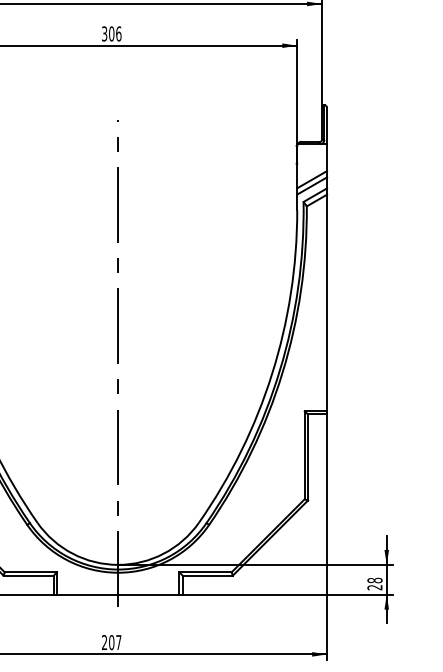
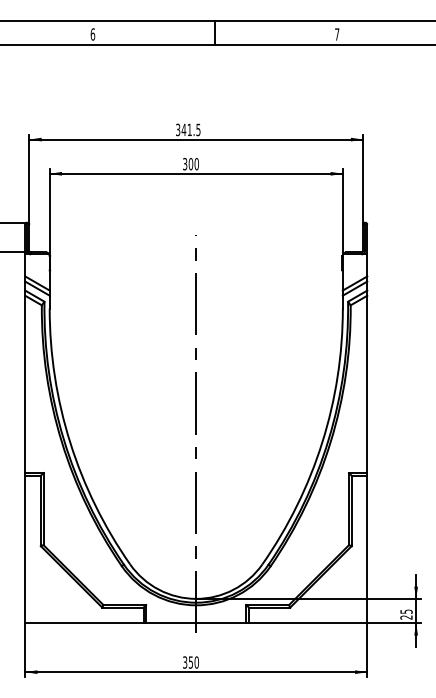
text: (118, 33) -> (196, 163), 306 -> 300
text: (374, 580) -> (406, 611), 28 -> 25
text: (111, 642) -> (190, 662), 207 -> 350

